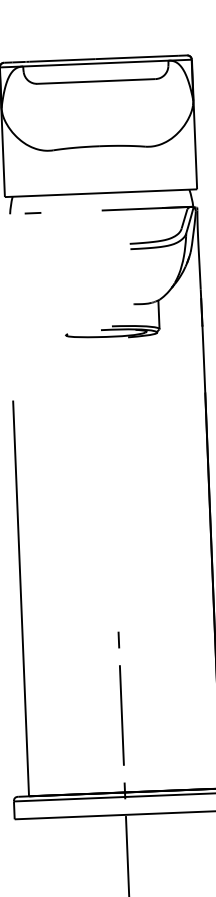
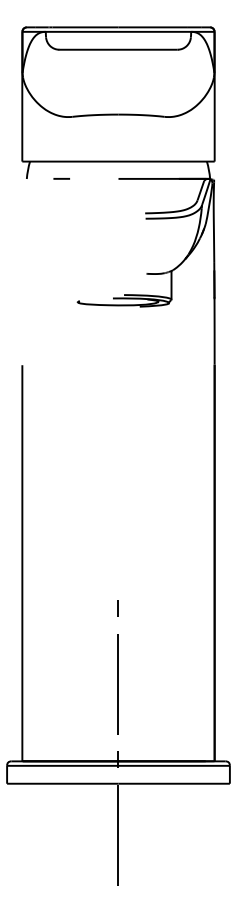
line: (32, 212) -> (61, 178), moved

